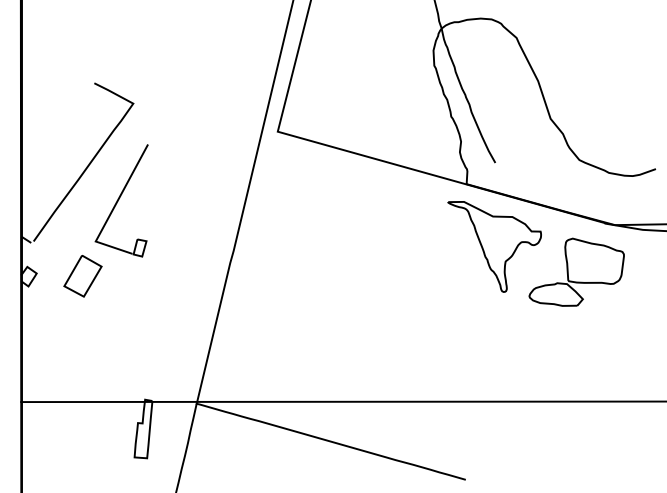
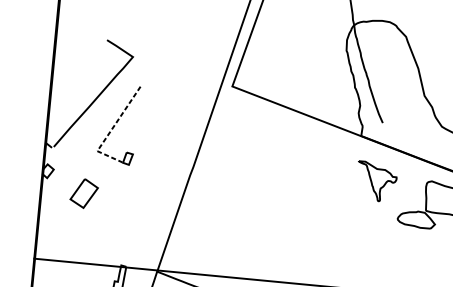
line: (112, 210) -> (111, 130), solid -> dashed
part: (494, 246) -> (376, 181), size x0.6
part: (82, 276) -> (83, 193), moved

